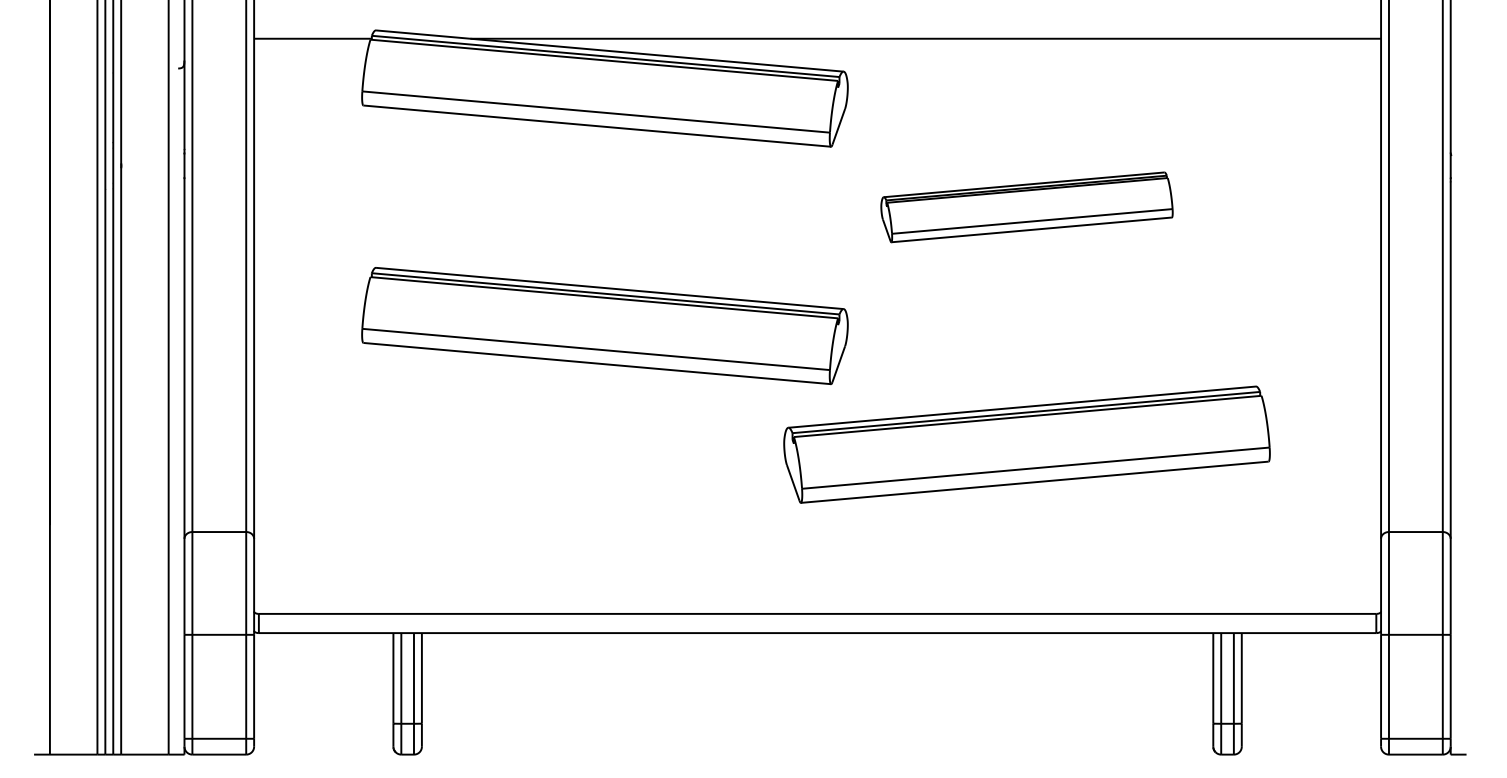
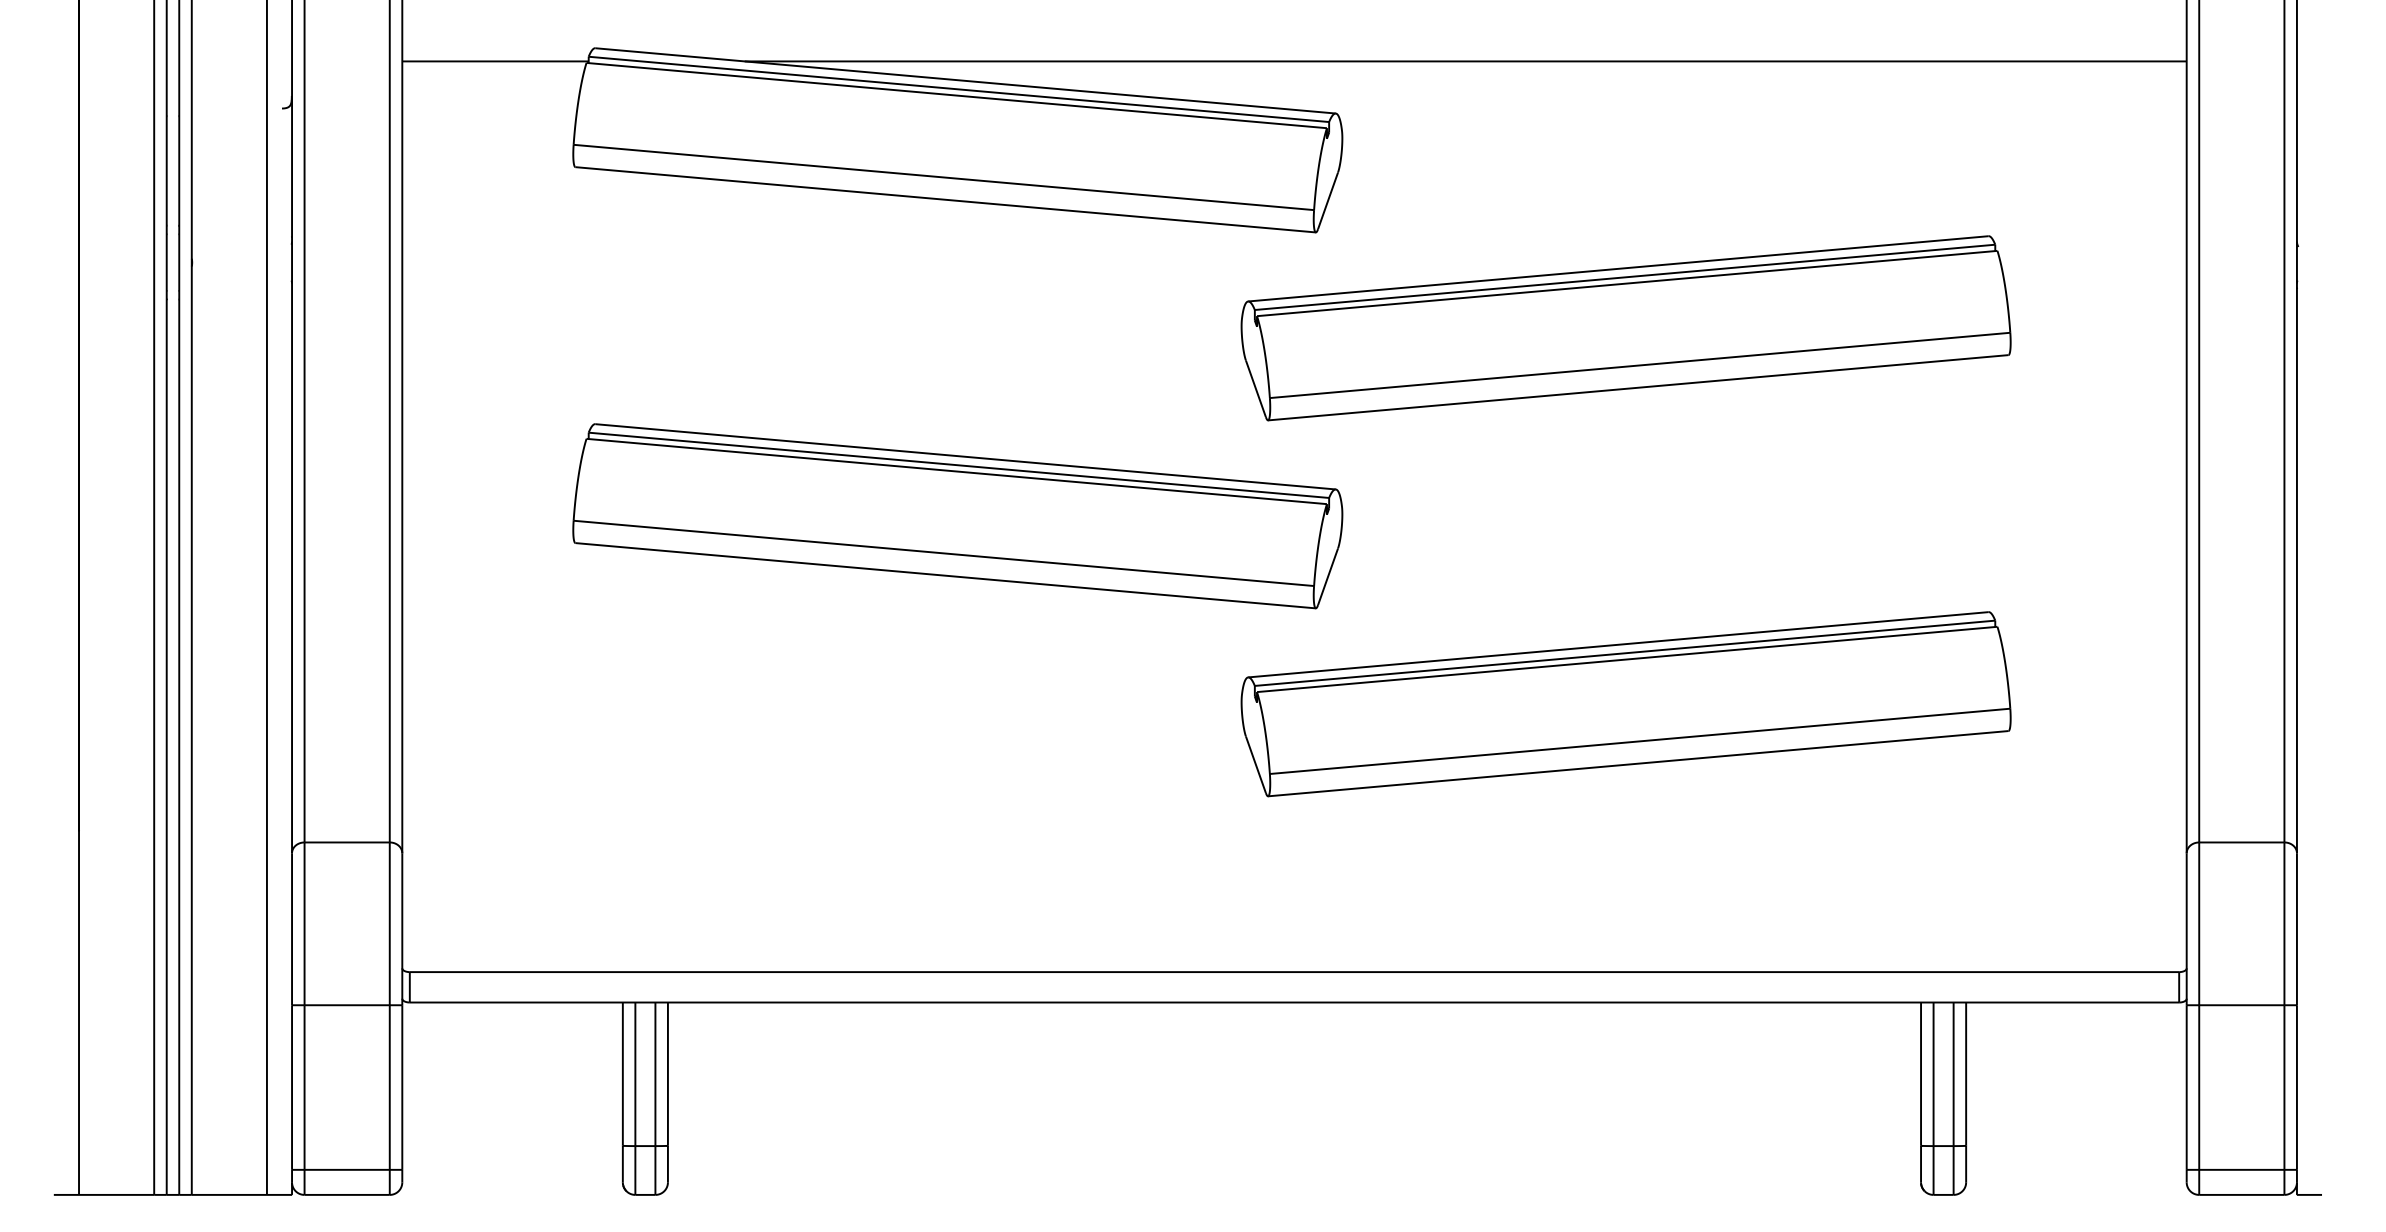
part: (1026, 207) -> (1625, 328), size x1.67

